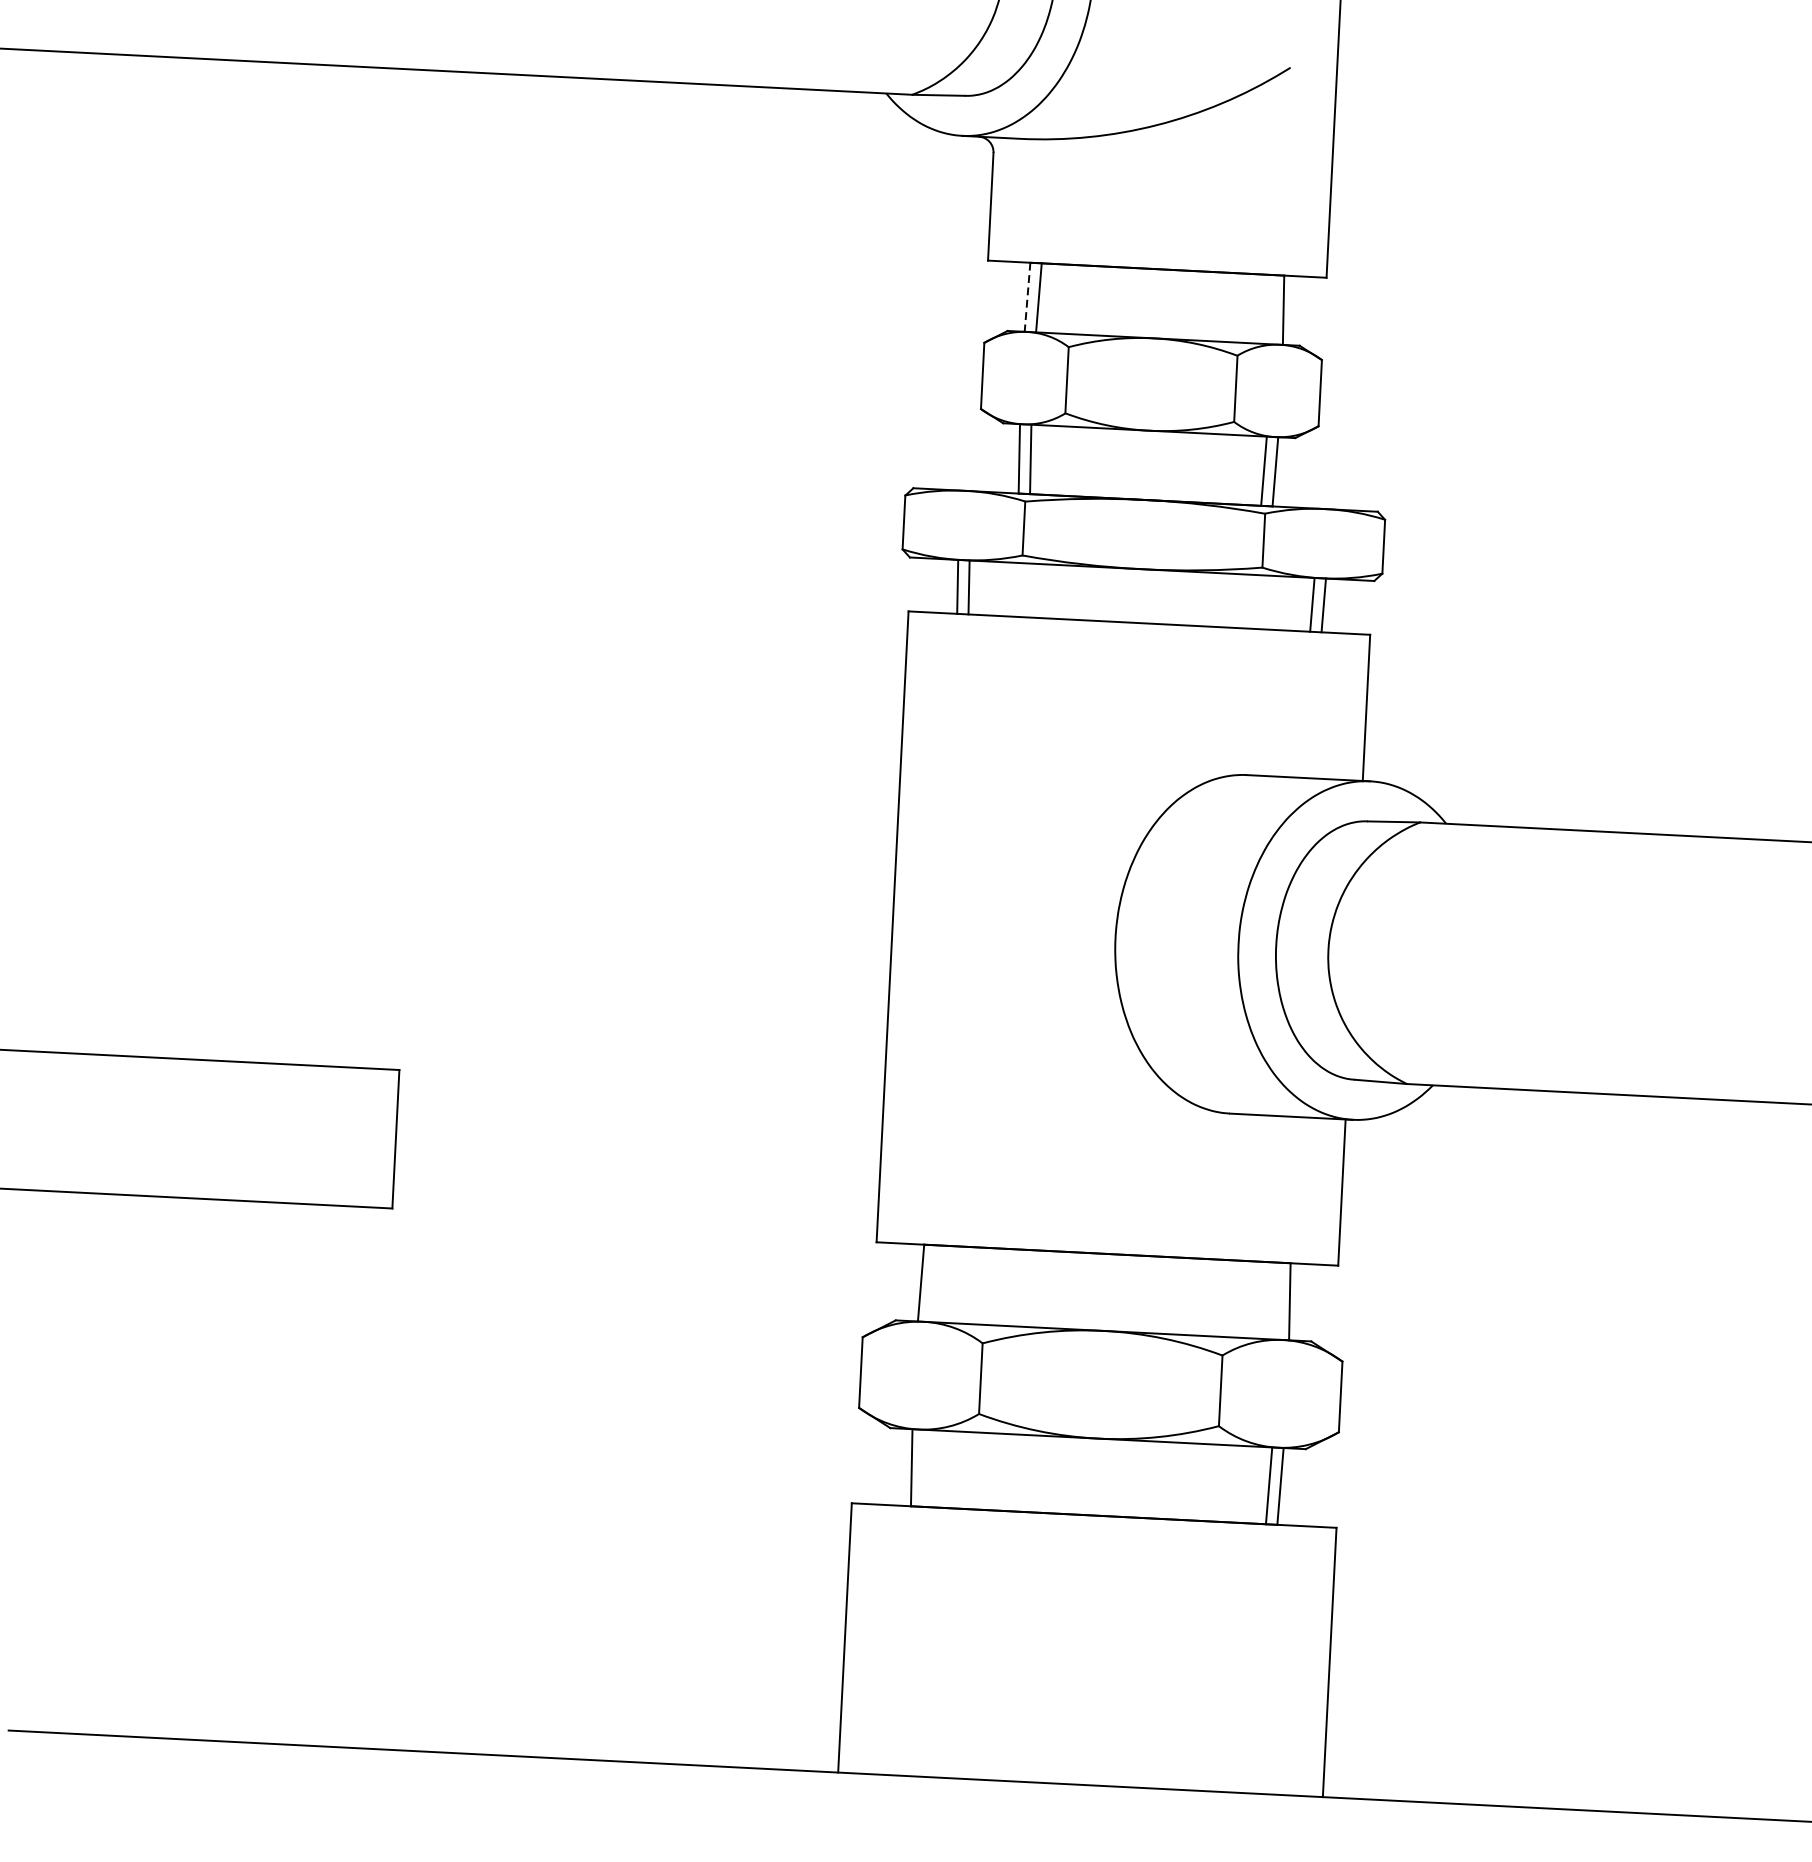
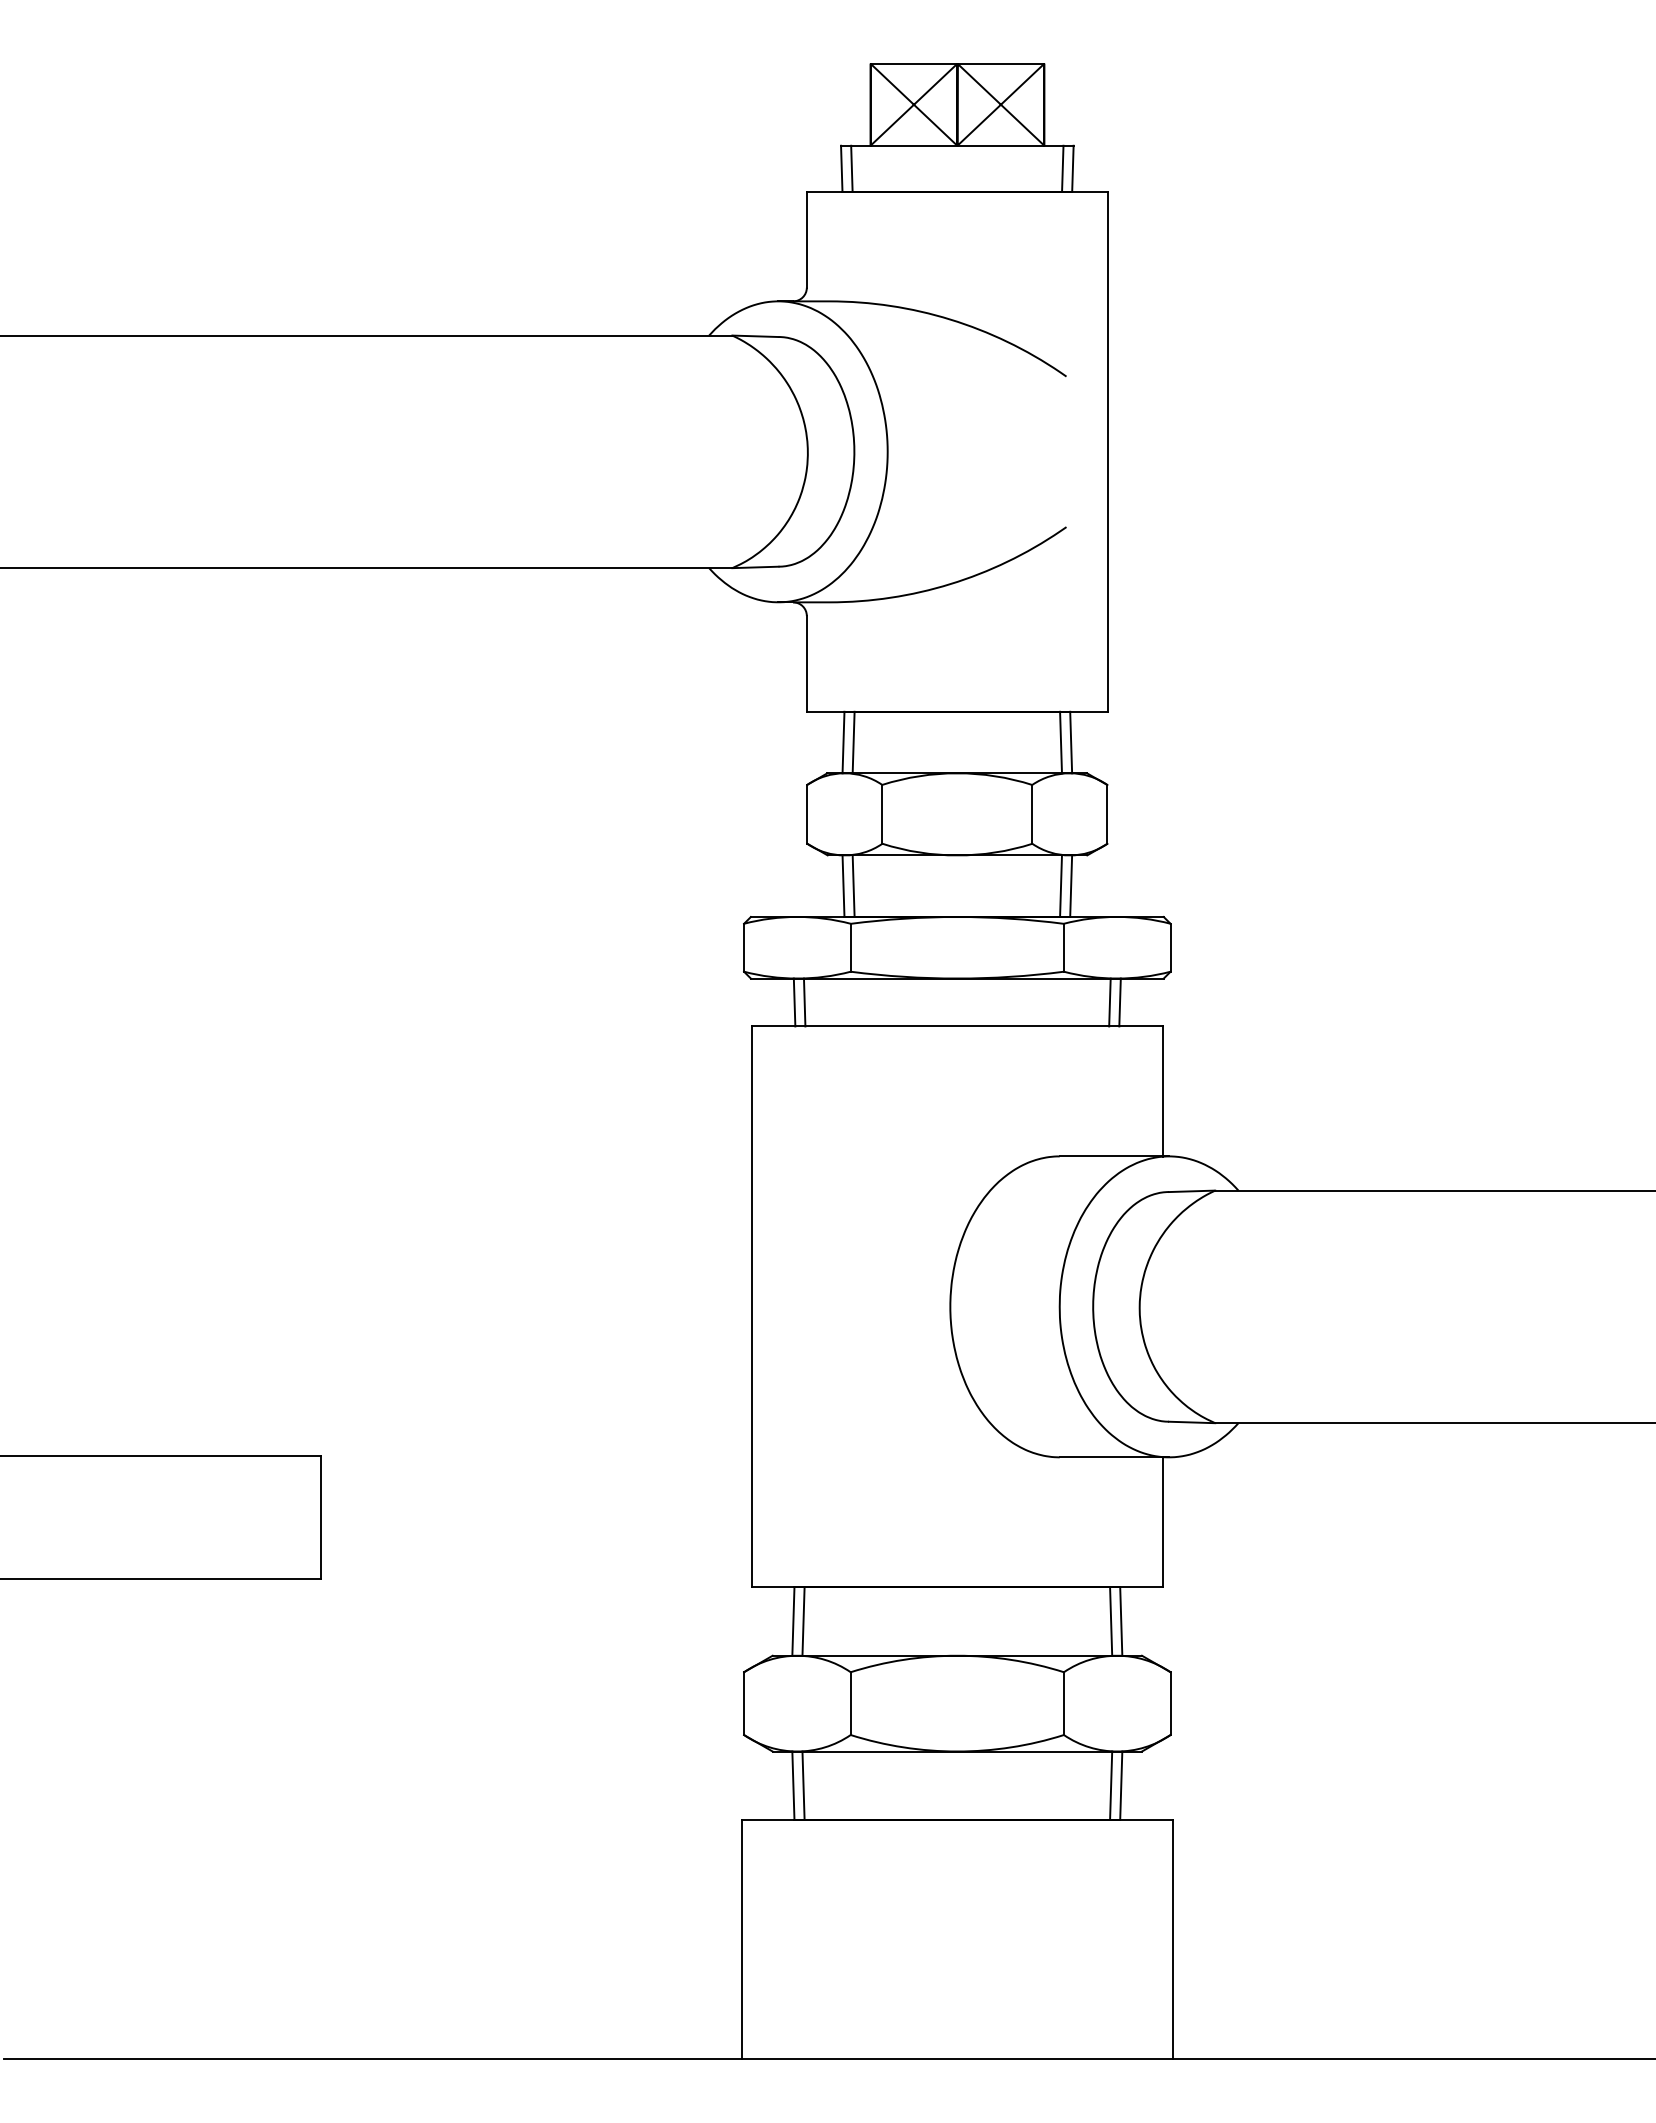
line: (1027, 297) -> (843, 742), dashed -> solid
line: (1271, 309) -> (1060, 742), added
line: (932, 1283) -> (803, 1621), added
line: (1278, 1301) -> (1111, 1621), added
line: (923, 1468) -> (803, 1785), added

